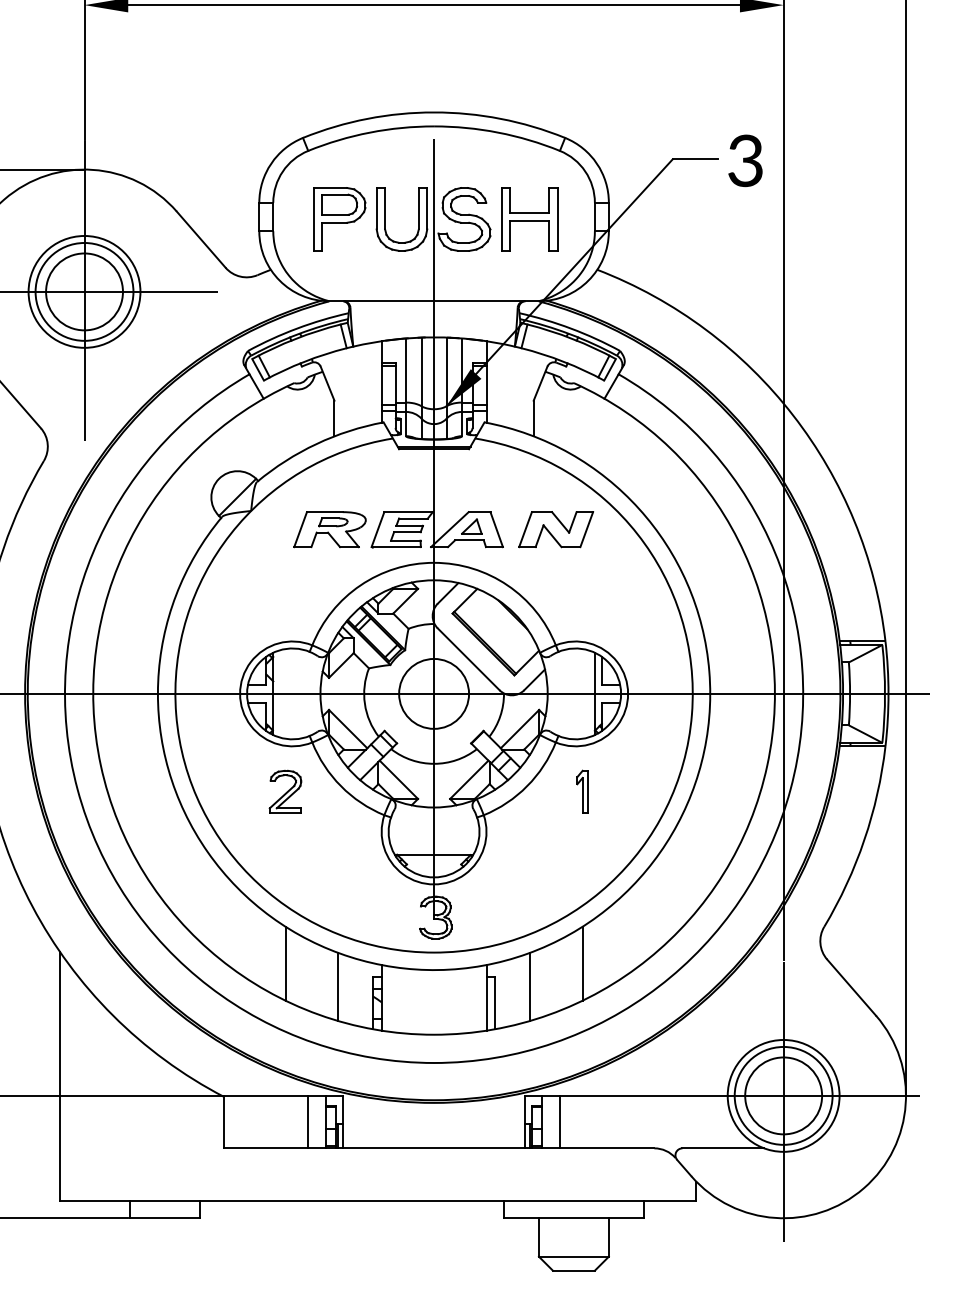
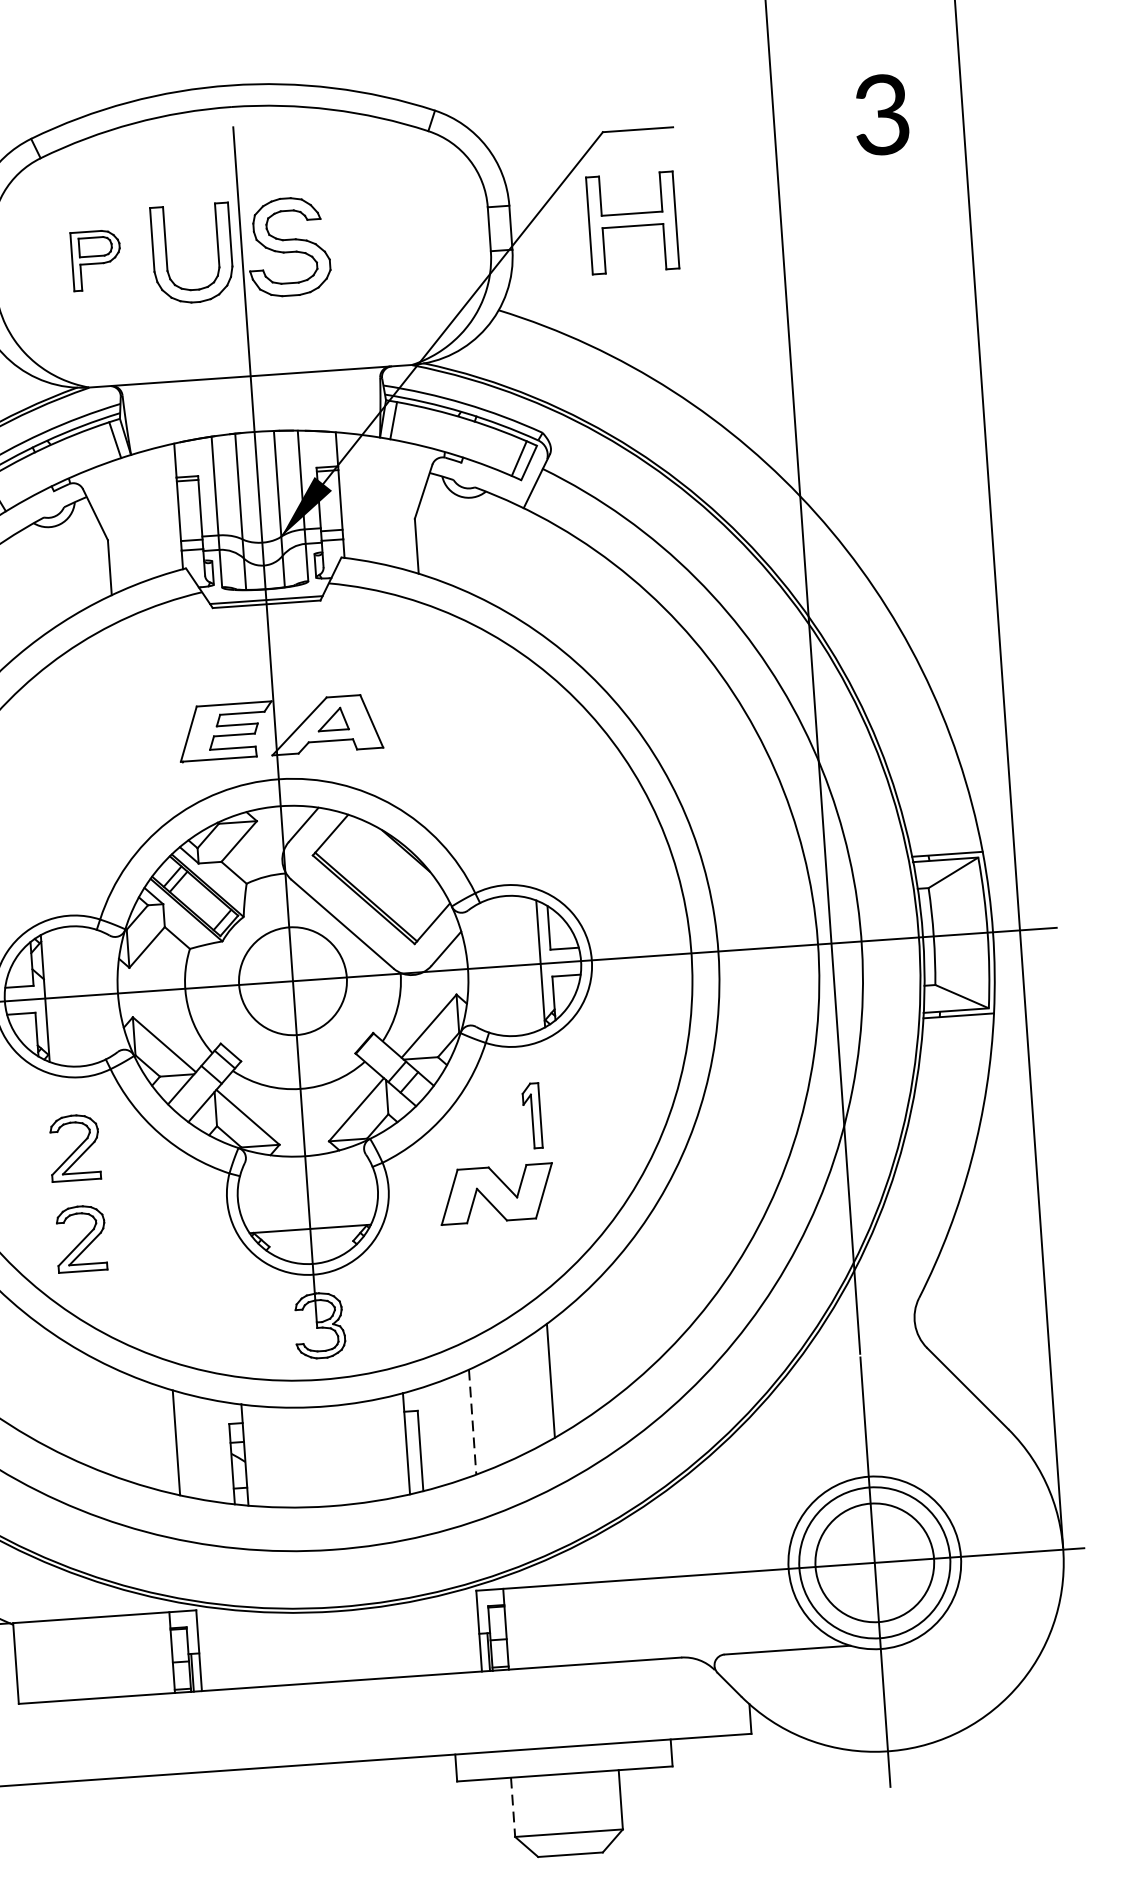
text: (745, 160) -> (881, 114), moved
part: (339, 219) -> (96, 260), size x0.6
part: (529, 219) -> (632, 223), moved
part: (329, 529) -> (114, 739), removed
part: (556, 529) -> (497, 1193), moved
part: (285, 850) -> (80, 1238), added
line: (285, 963) -> (93, 1412), removed
line: (530, 987) -> (473, 1423), solid -> dashed
line: (308, 1121) -> (145, 1653), removed
line: (559, 1121) -> (532, 1626), removed
line: (538, 1237) -> (512, 1807), solid -> dashed

